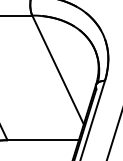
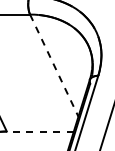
line: (58, 70) -> (54, 66), solid -> dashed
line: (43, 140) -> (40, 131), solid -> dashed

